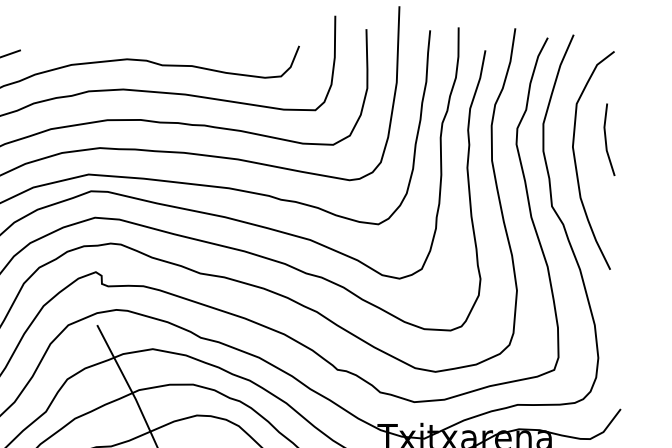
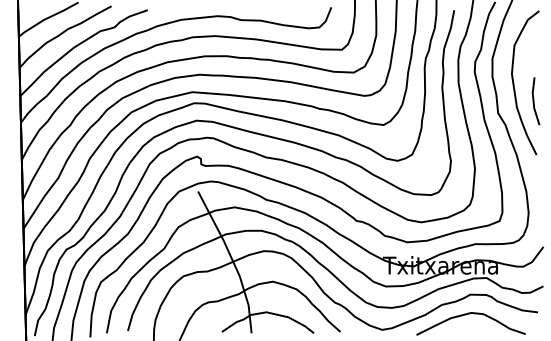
line: (607, 140) -> (534, 101), moved

